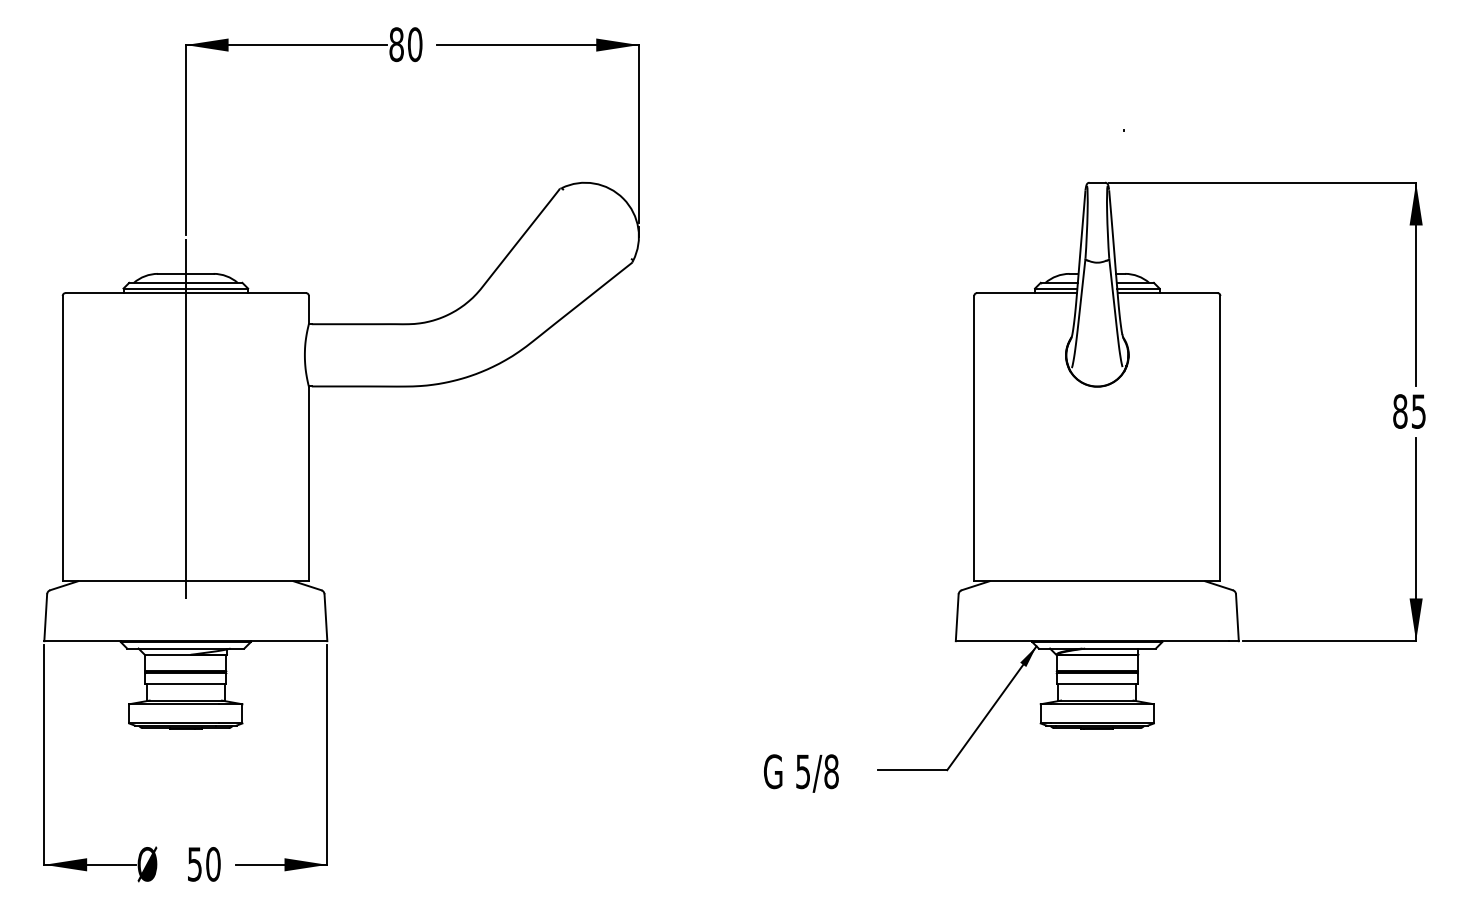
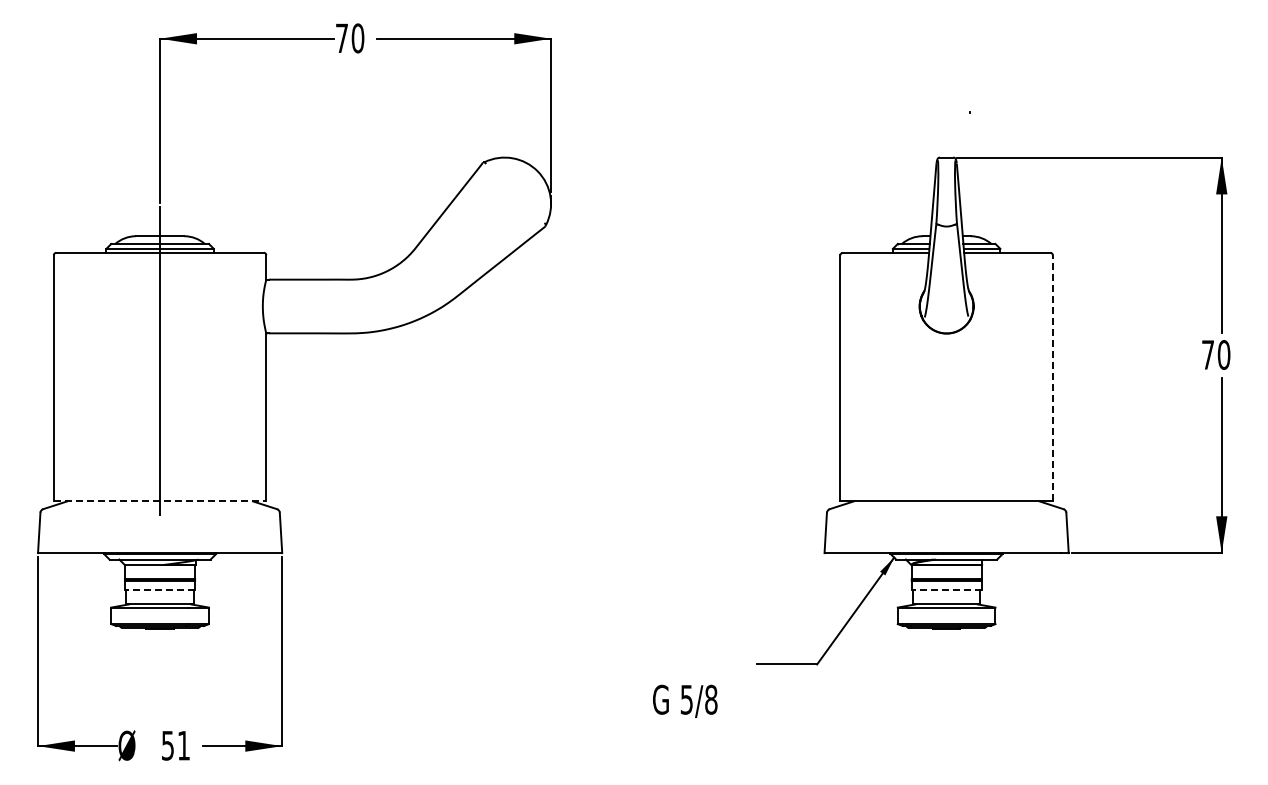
text: (396, 44) -> (341, 38), 80 -> 70
text: (1410, 410) -> (1216, 354), 85 -> 70
line: (1219, 437) -> (1052, 377), solid -> dashed
line: (186, 581) -> (160, 501), solid -> dashed
line: (186, 683) -> (160, 589), solid -> dashed
line: (1097, 683) -> (946, 589), solid -> dashed
text: (801, 772) -> (685, 700), moved
text: (212, 864) -> (183, 745), 50 -> 51

